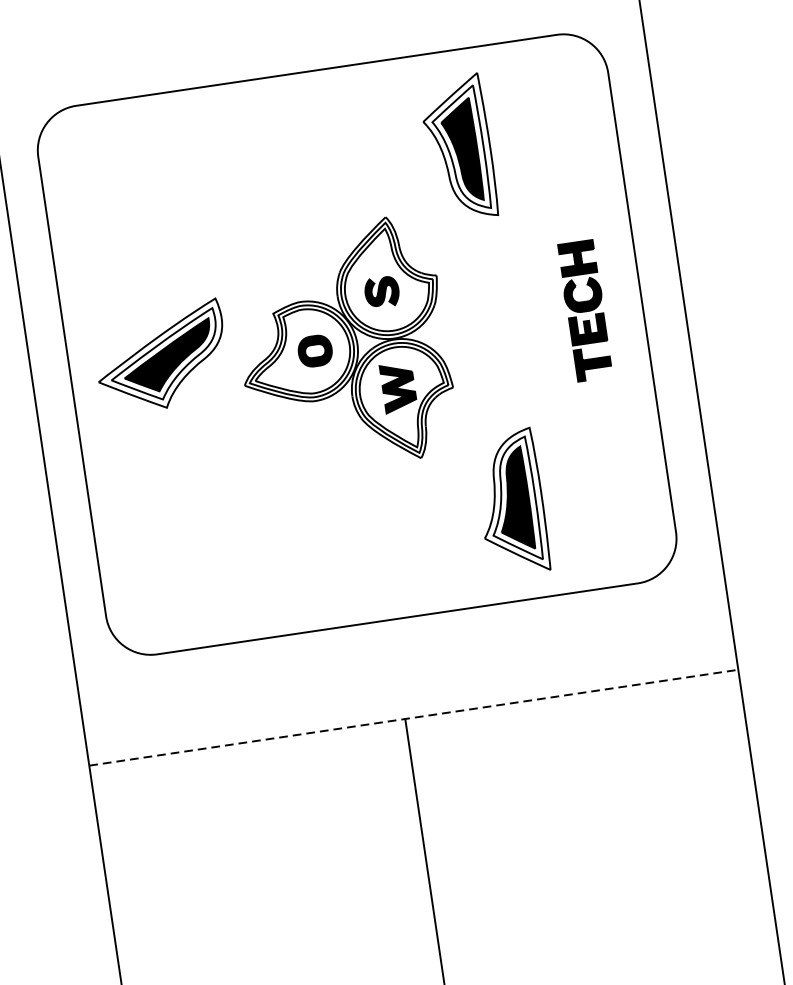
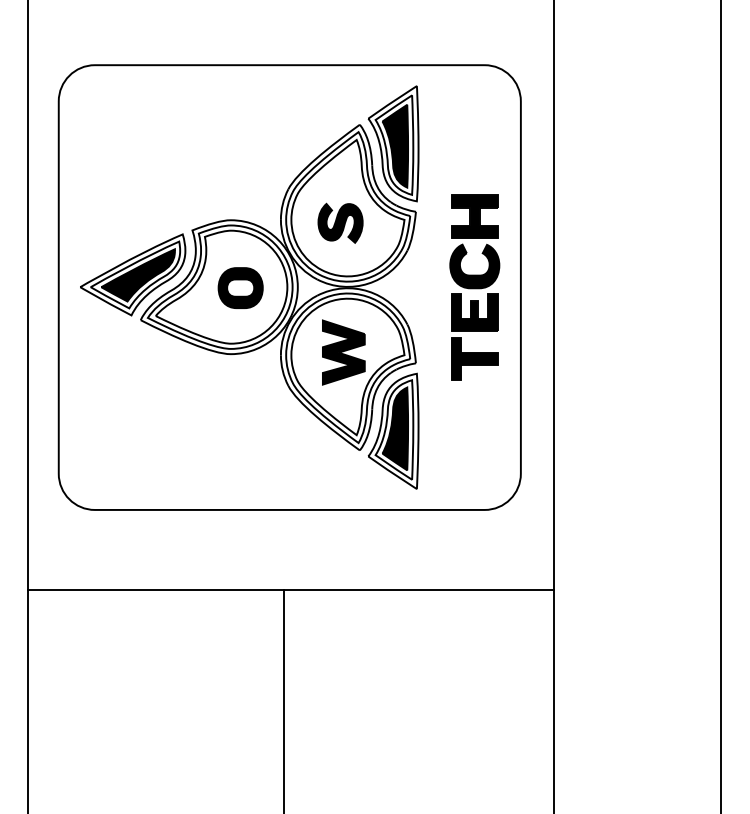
part: (584, 310) -> (474, 287), size x1.67
part: (343, 346) -> (278, 287), size x1.67
line: (414, 717) -> (291, 590), dashed -> solid

